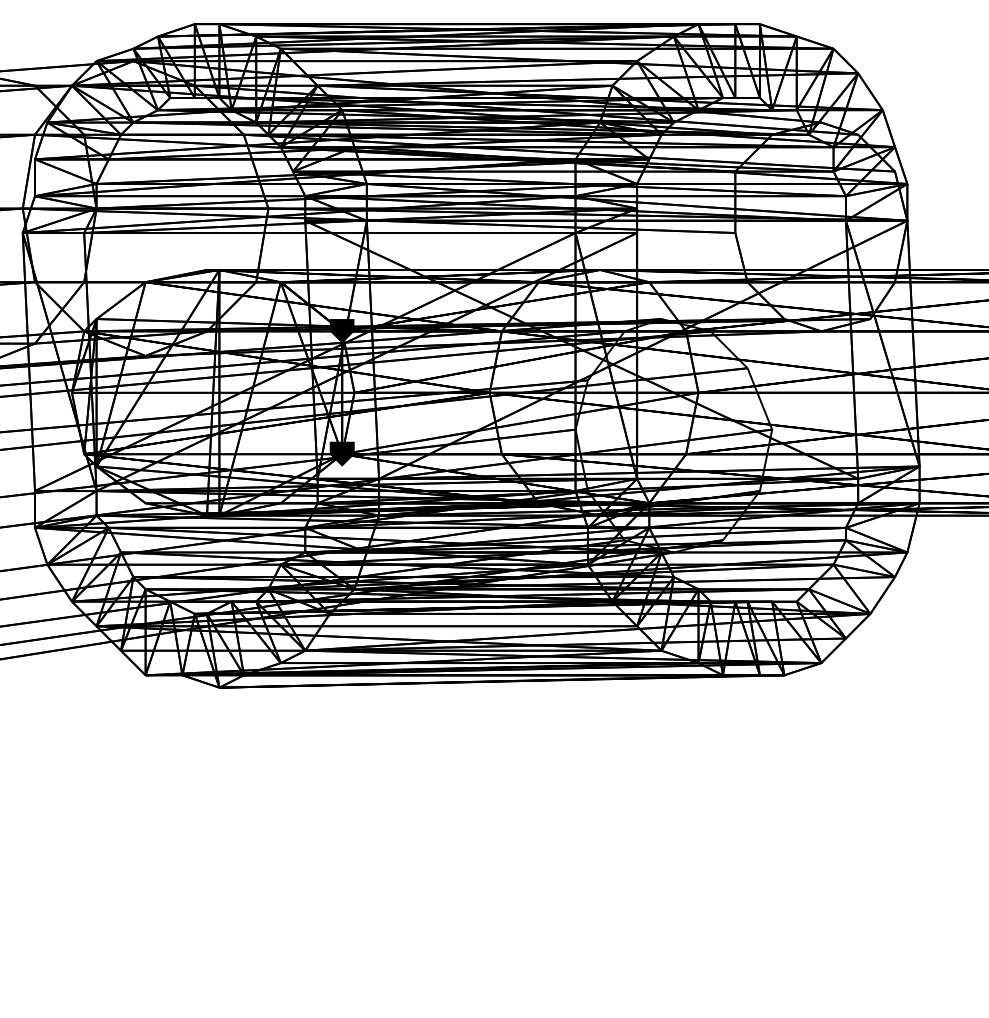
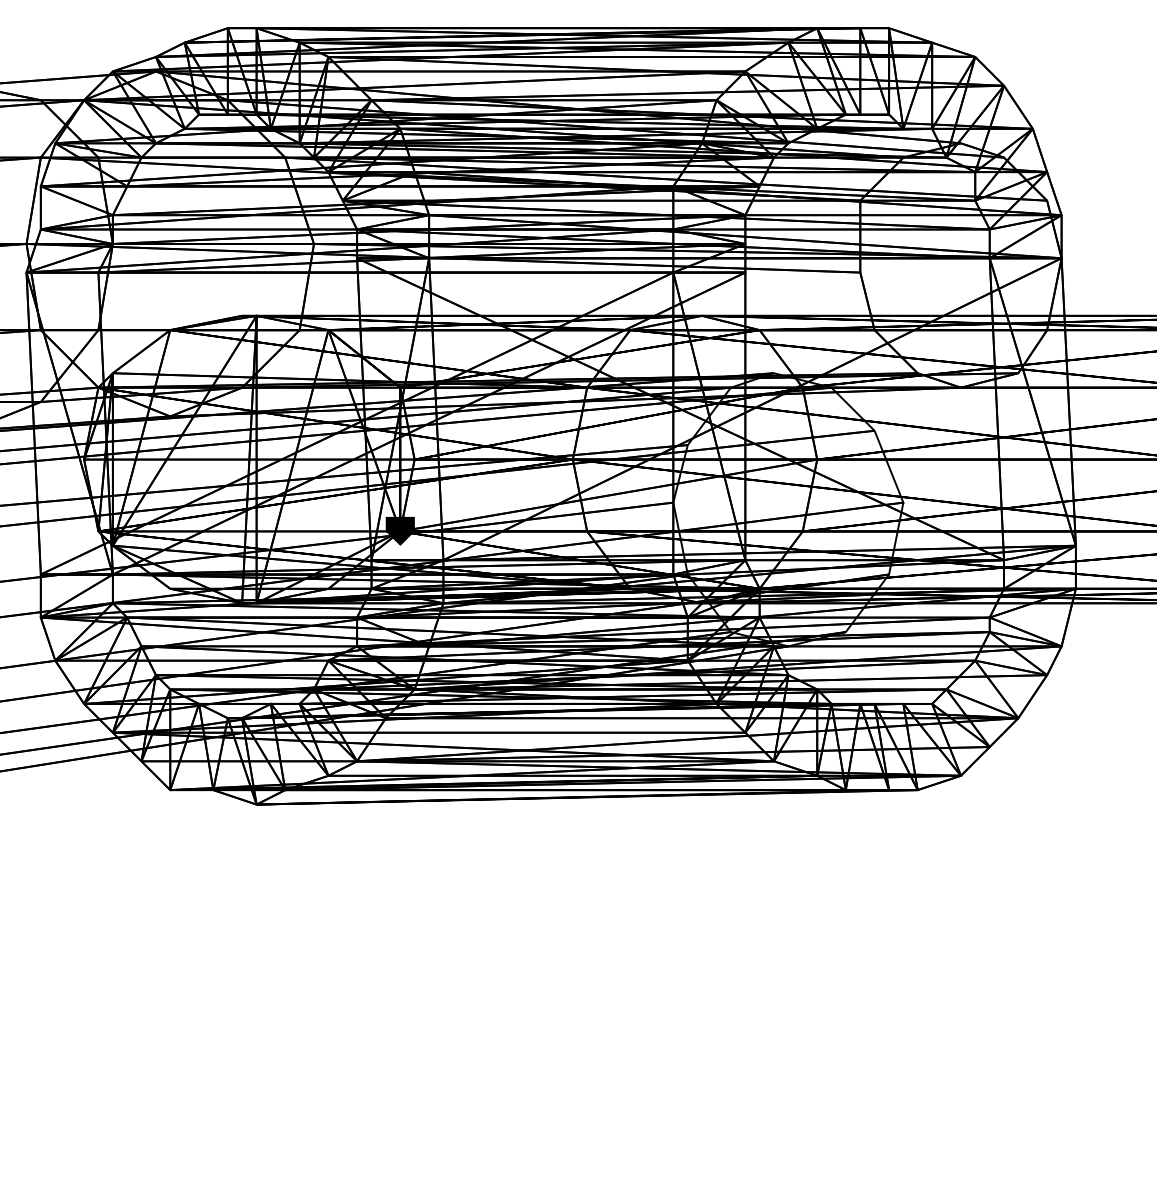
fill: (341, 331) -> (399, 387), removed

